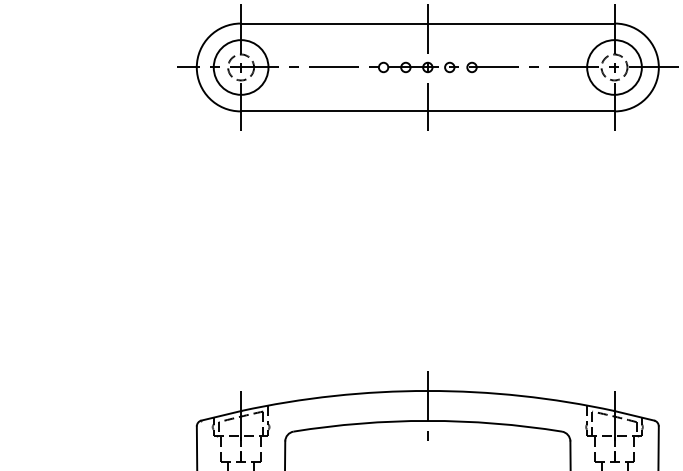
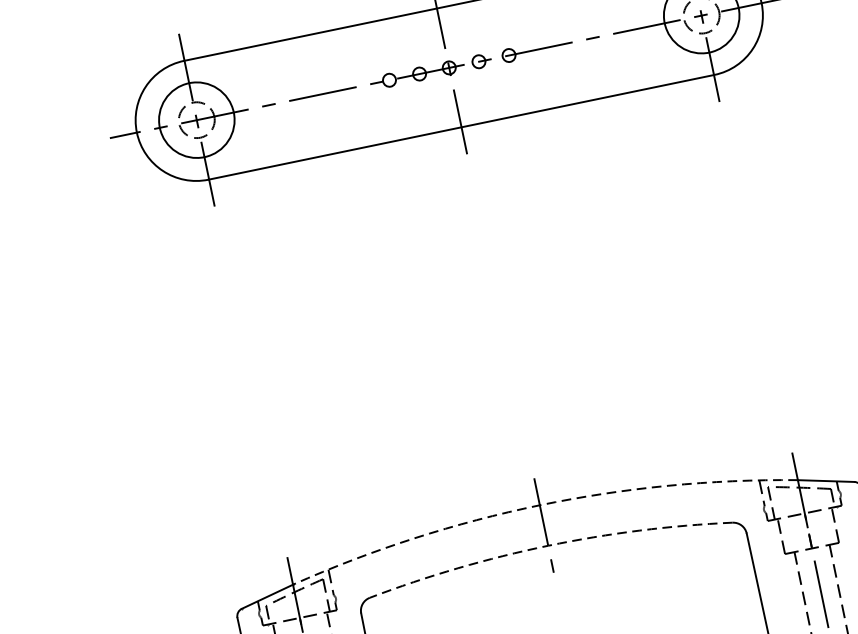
arc: (427, 390) -> (539, 504), solid -> dashed
arc: (427, 420) -> (547, 545), solid -> dashed

